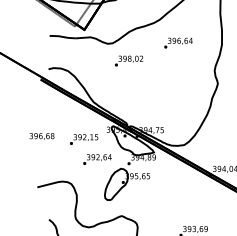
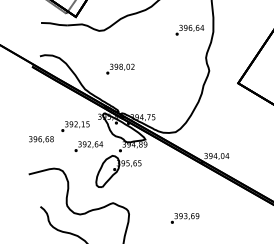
text: (178, 42) -> (189, 29), moved
text: (129, 60) -> (120, 68), moved
text: (42, 136) -> (41, 139), moved

